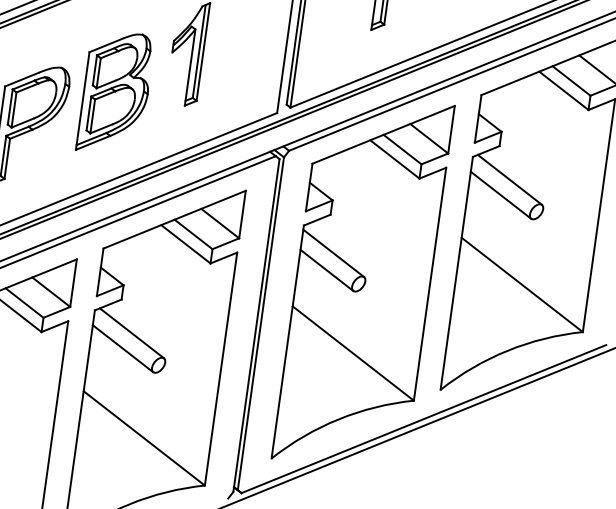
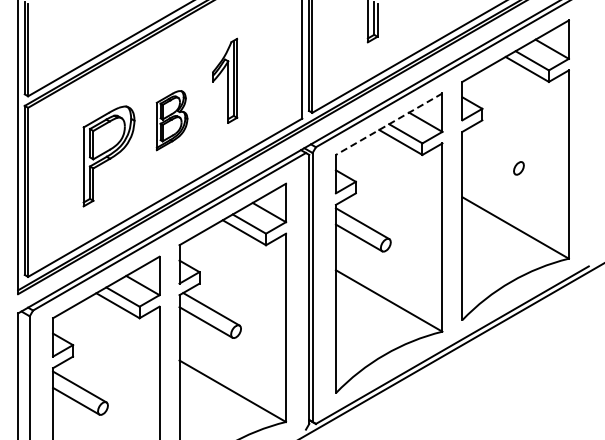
part: (114, 92) -> (171, 120), size x0.6
line: (382, 135) -> (388, 124), solid -> dashed
line: (510, 179) -> (494, 145), removed
line: (500, 194) -> (488, 158), removed

